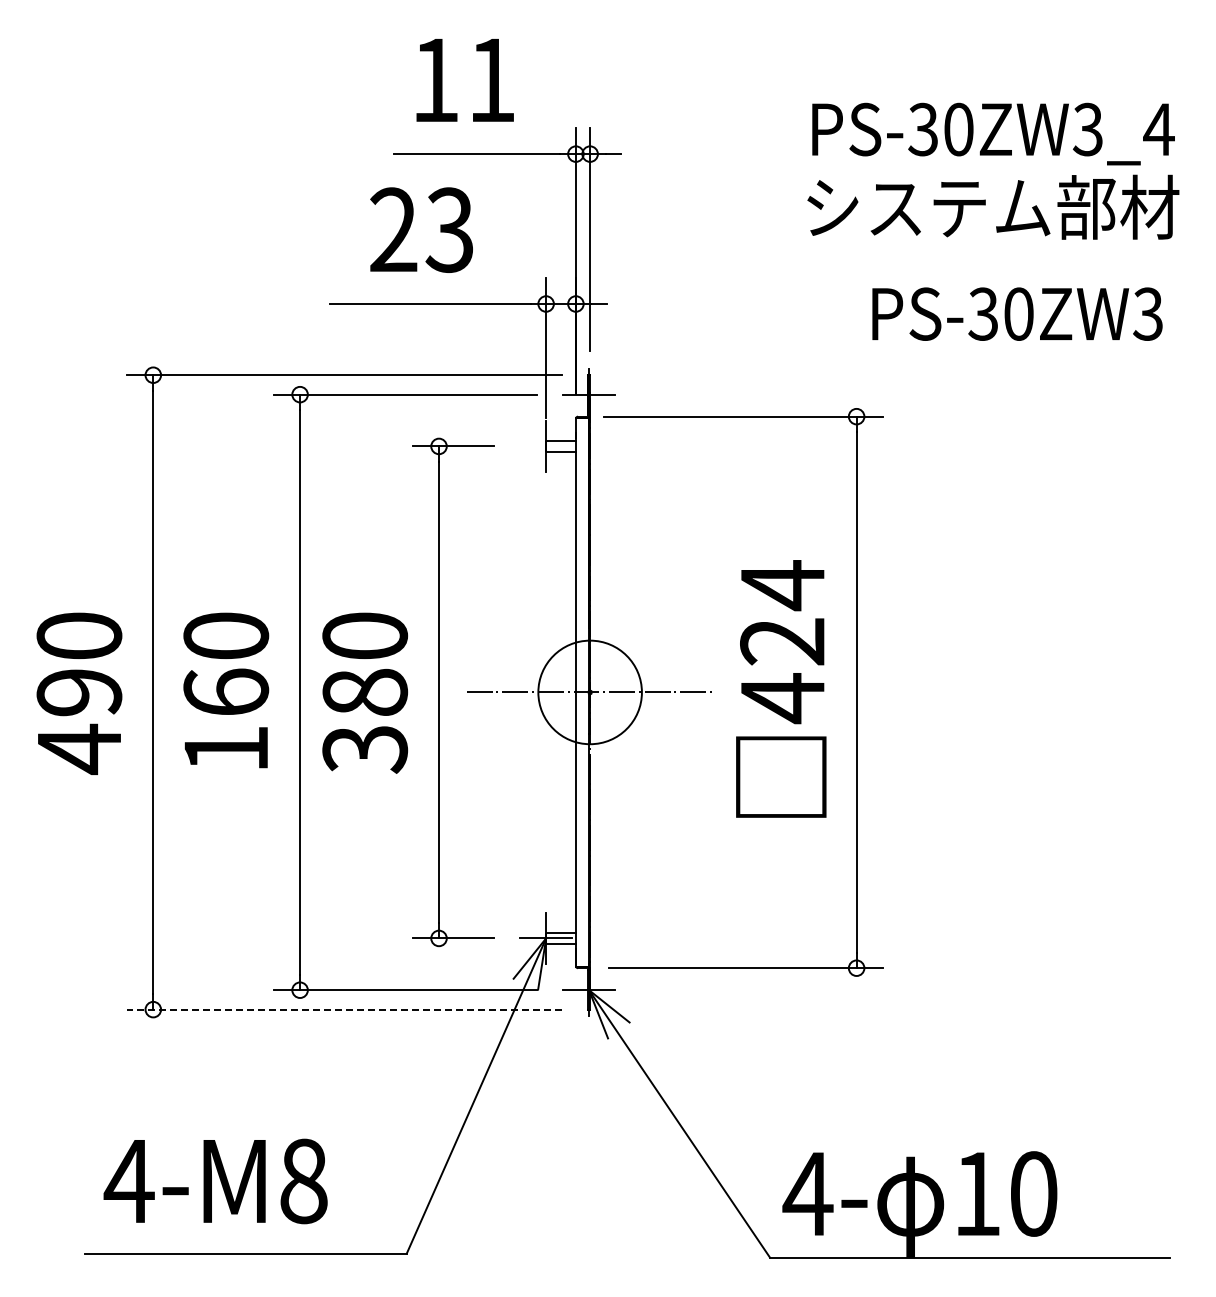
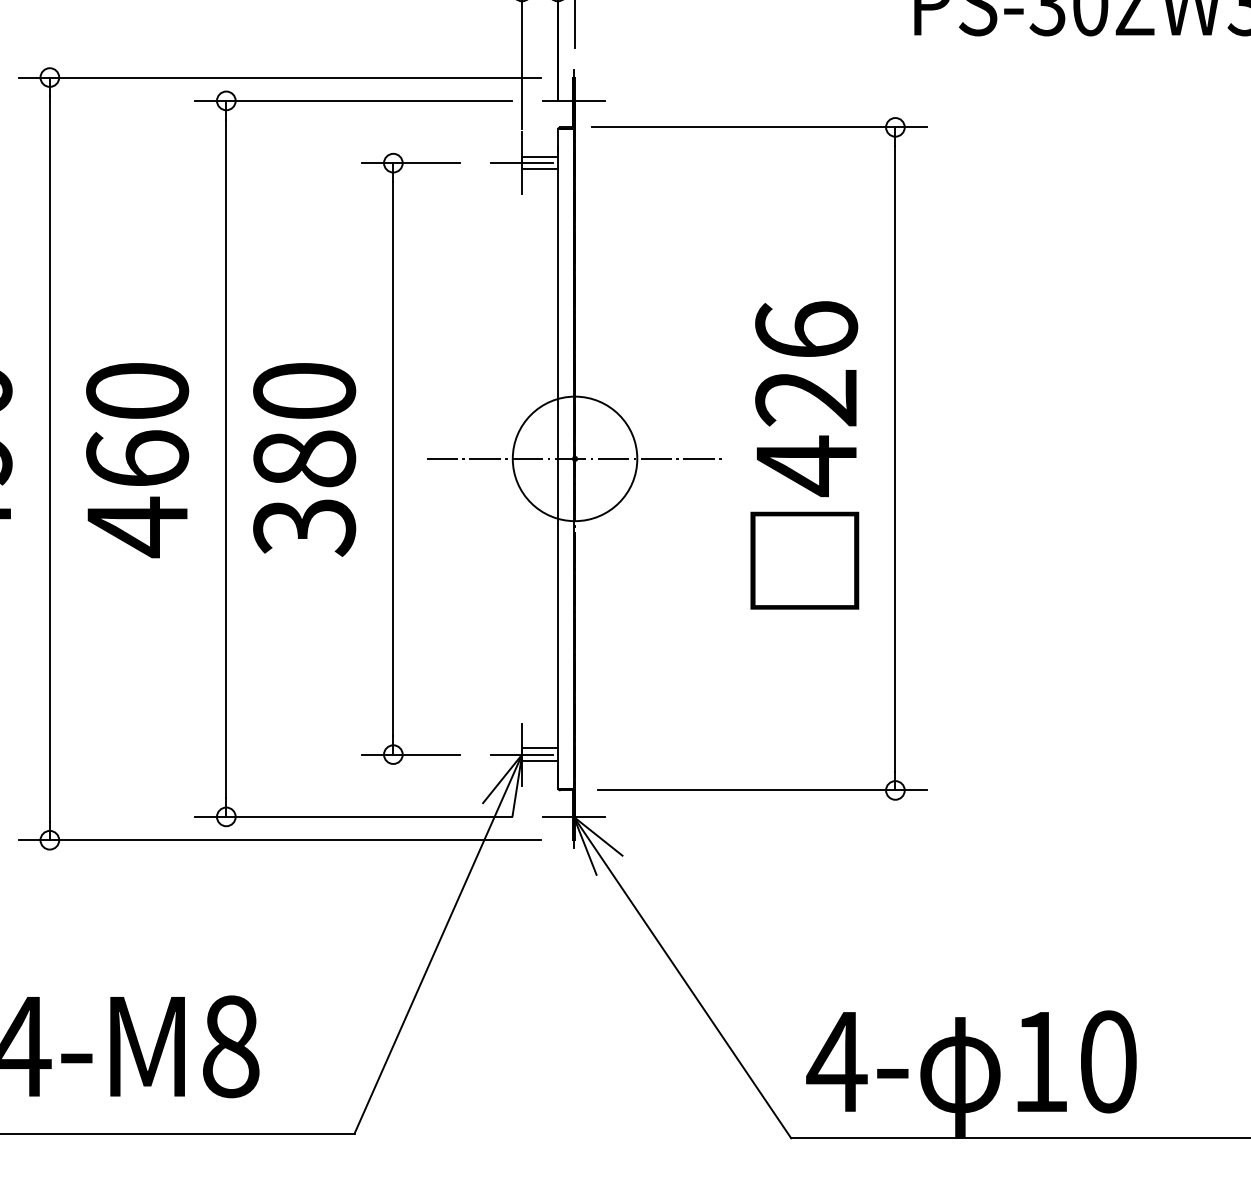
line: (546, 446) -> (522, 163), added
text: (782, 585) -> (806, 330), 424 -> 426
text: (225, 749) -> (136, 527), 160 -> 460
line: (344, 1009) -> (279, 840), dashed -> solid

